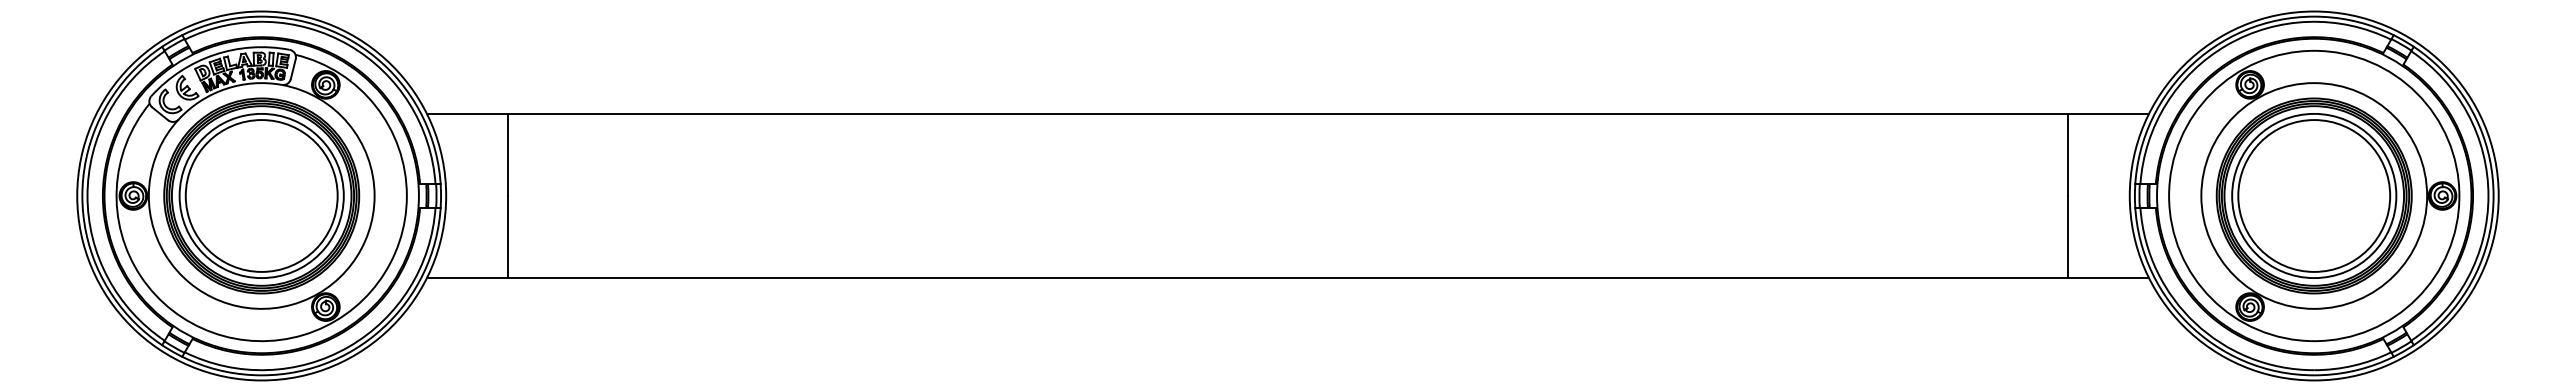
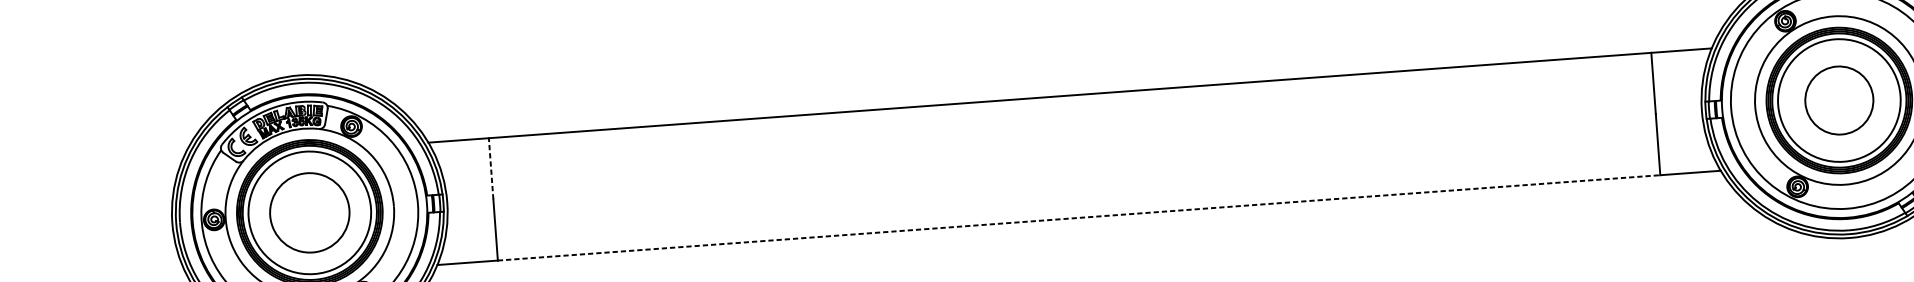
line: (508, 154) -> (491, 168), solid -> dashed
circle: (261, 195) -> (309, 212), size x0.7
circle: (2314, 195) -> (1839, 100), size x0.6
line: (1287, 278) -> (1078, 218), solid -> dashed

